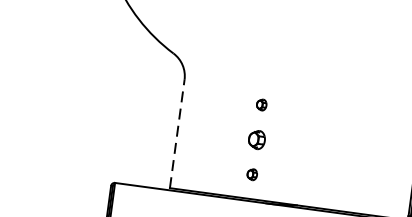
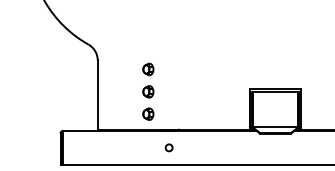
part: (261, 105) -> (148, 69), size x1.67
line: (176, 133) -> (97, 94), dashed -> solid
part: (252, 173) -> (148, 113), size x1.67

